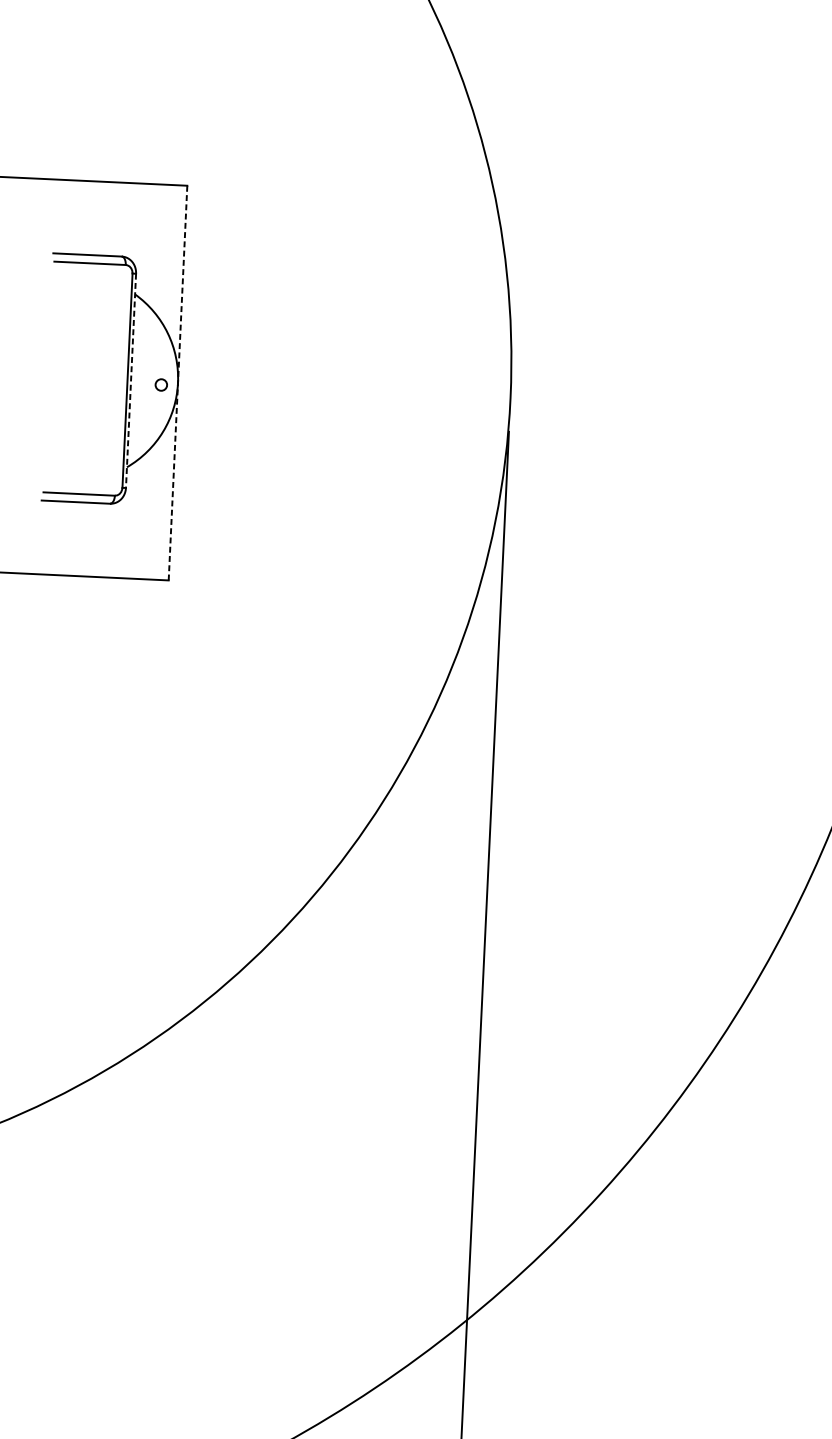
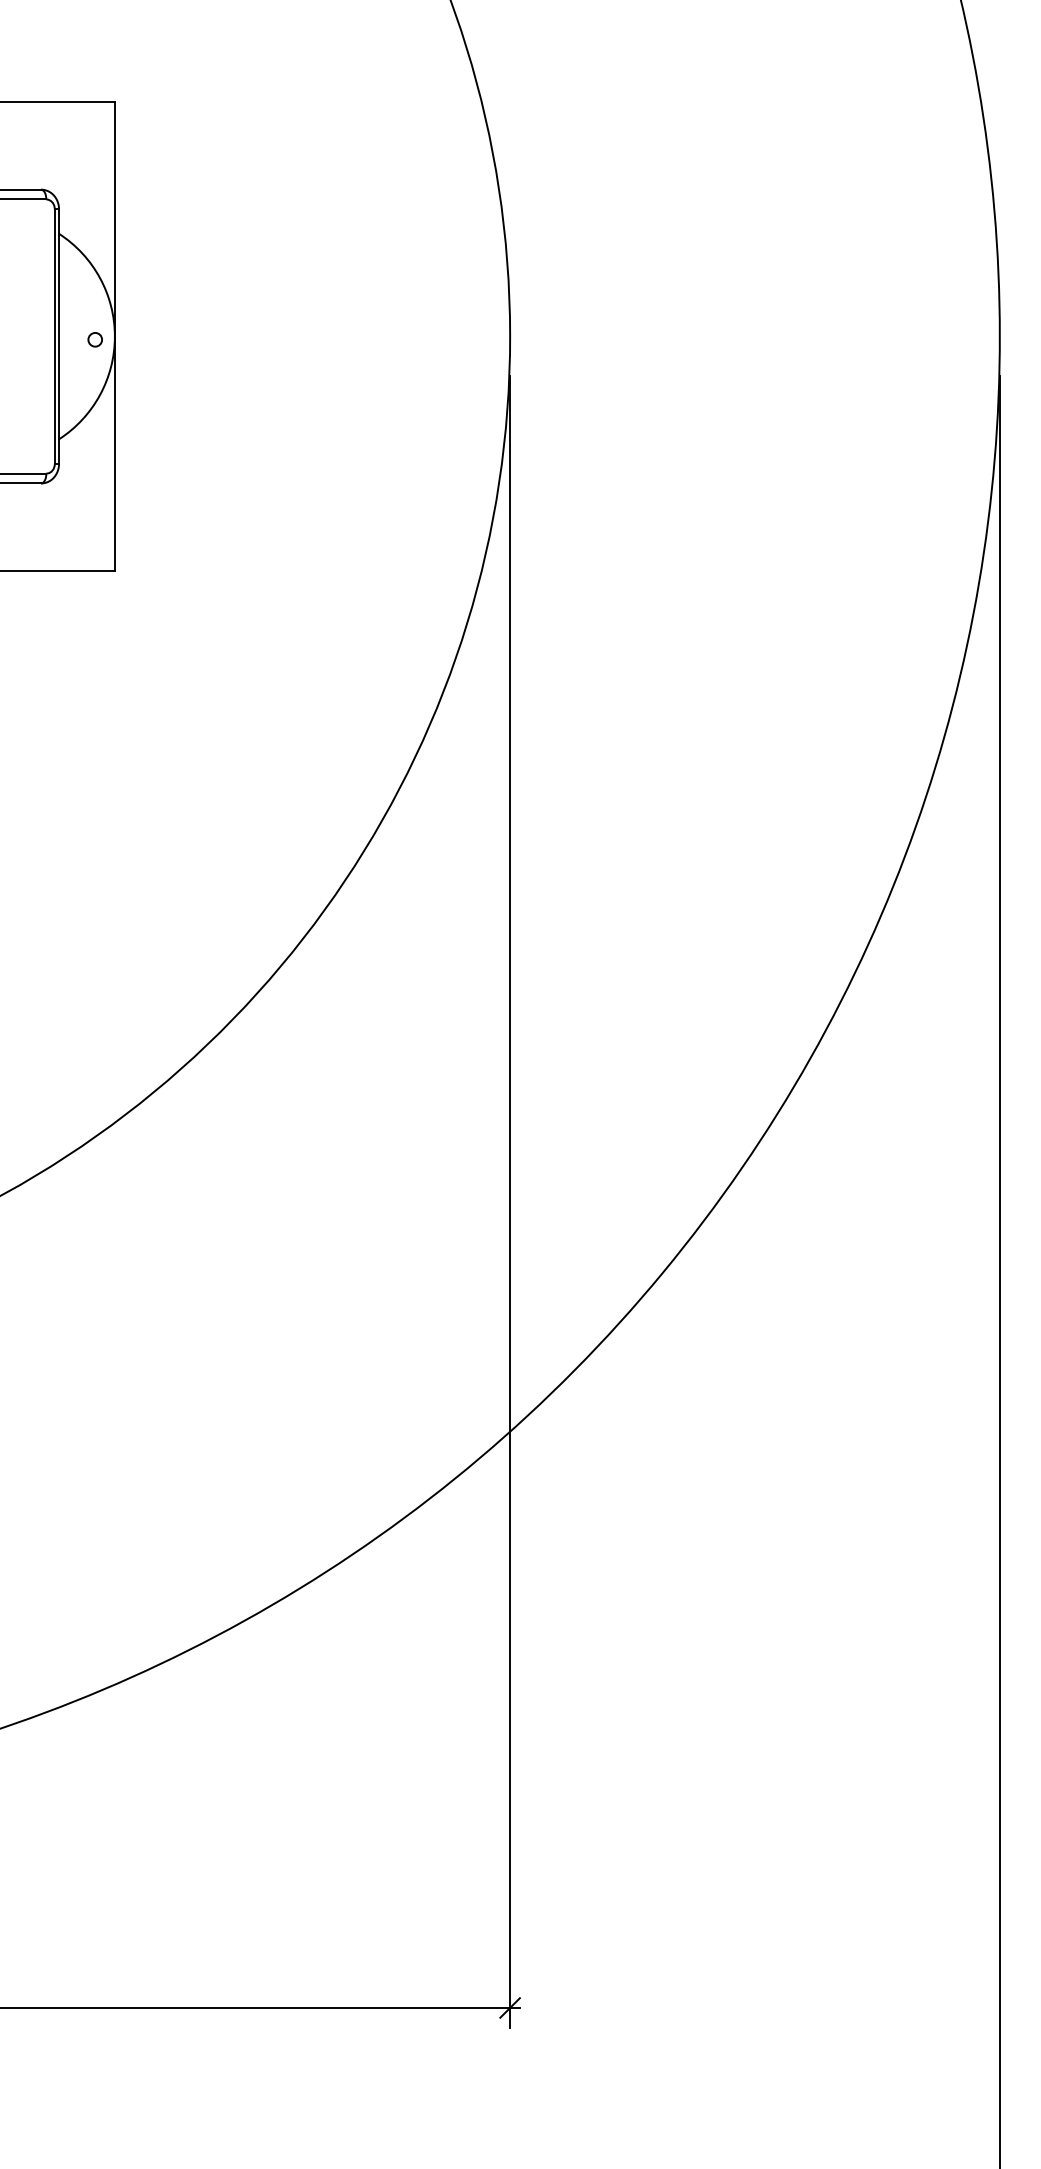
line: (131, 381) -> (59, 337), dashed -> solid
line: (177, 383) -> (114, 336), dashed -> solid

